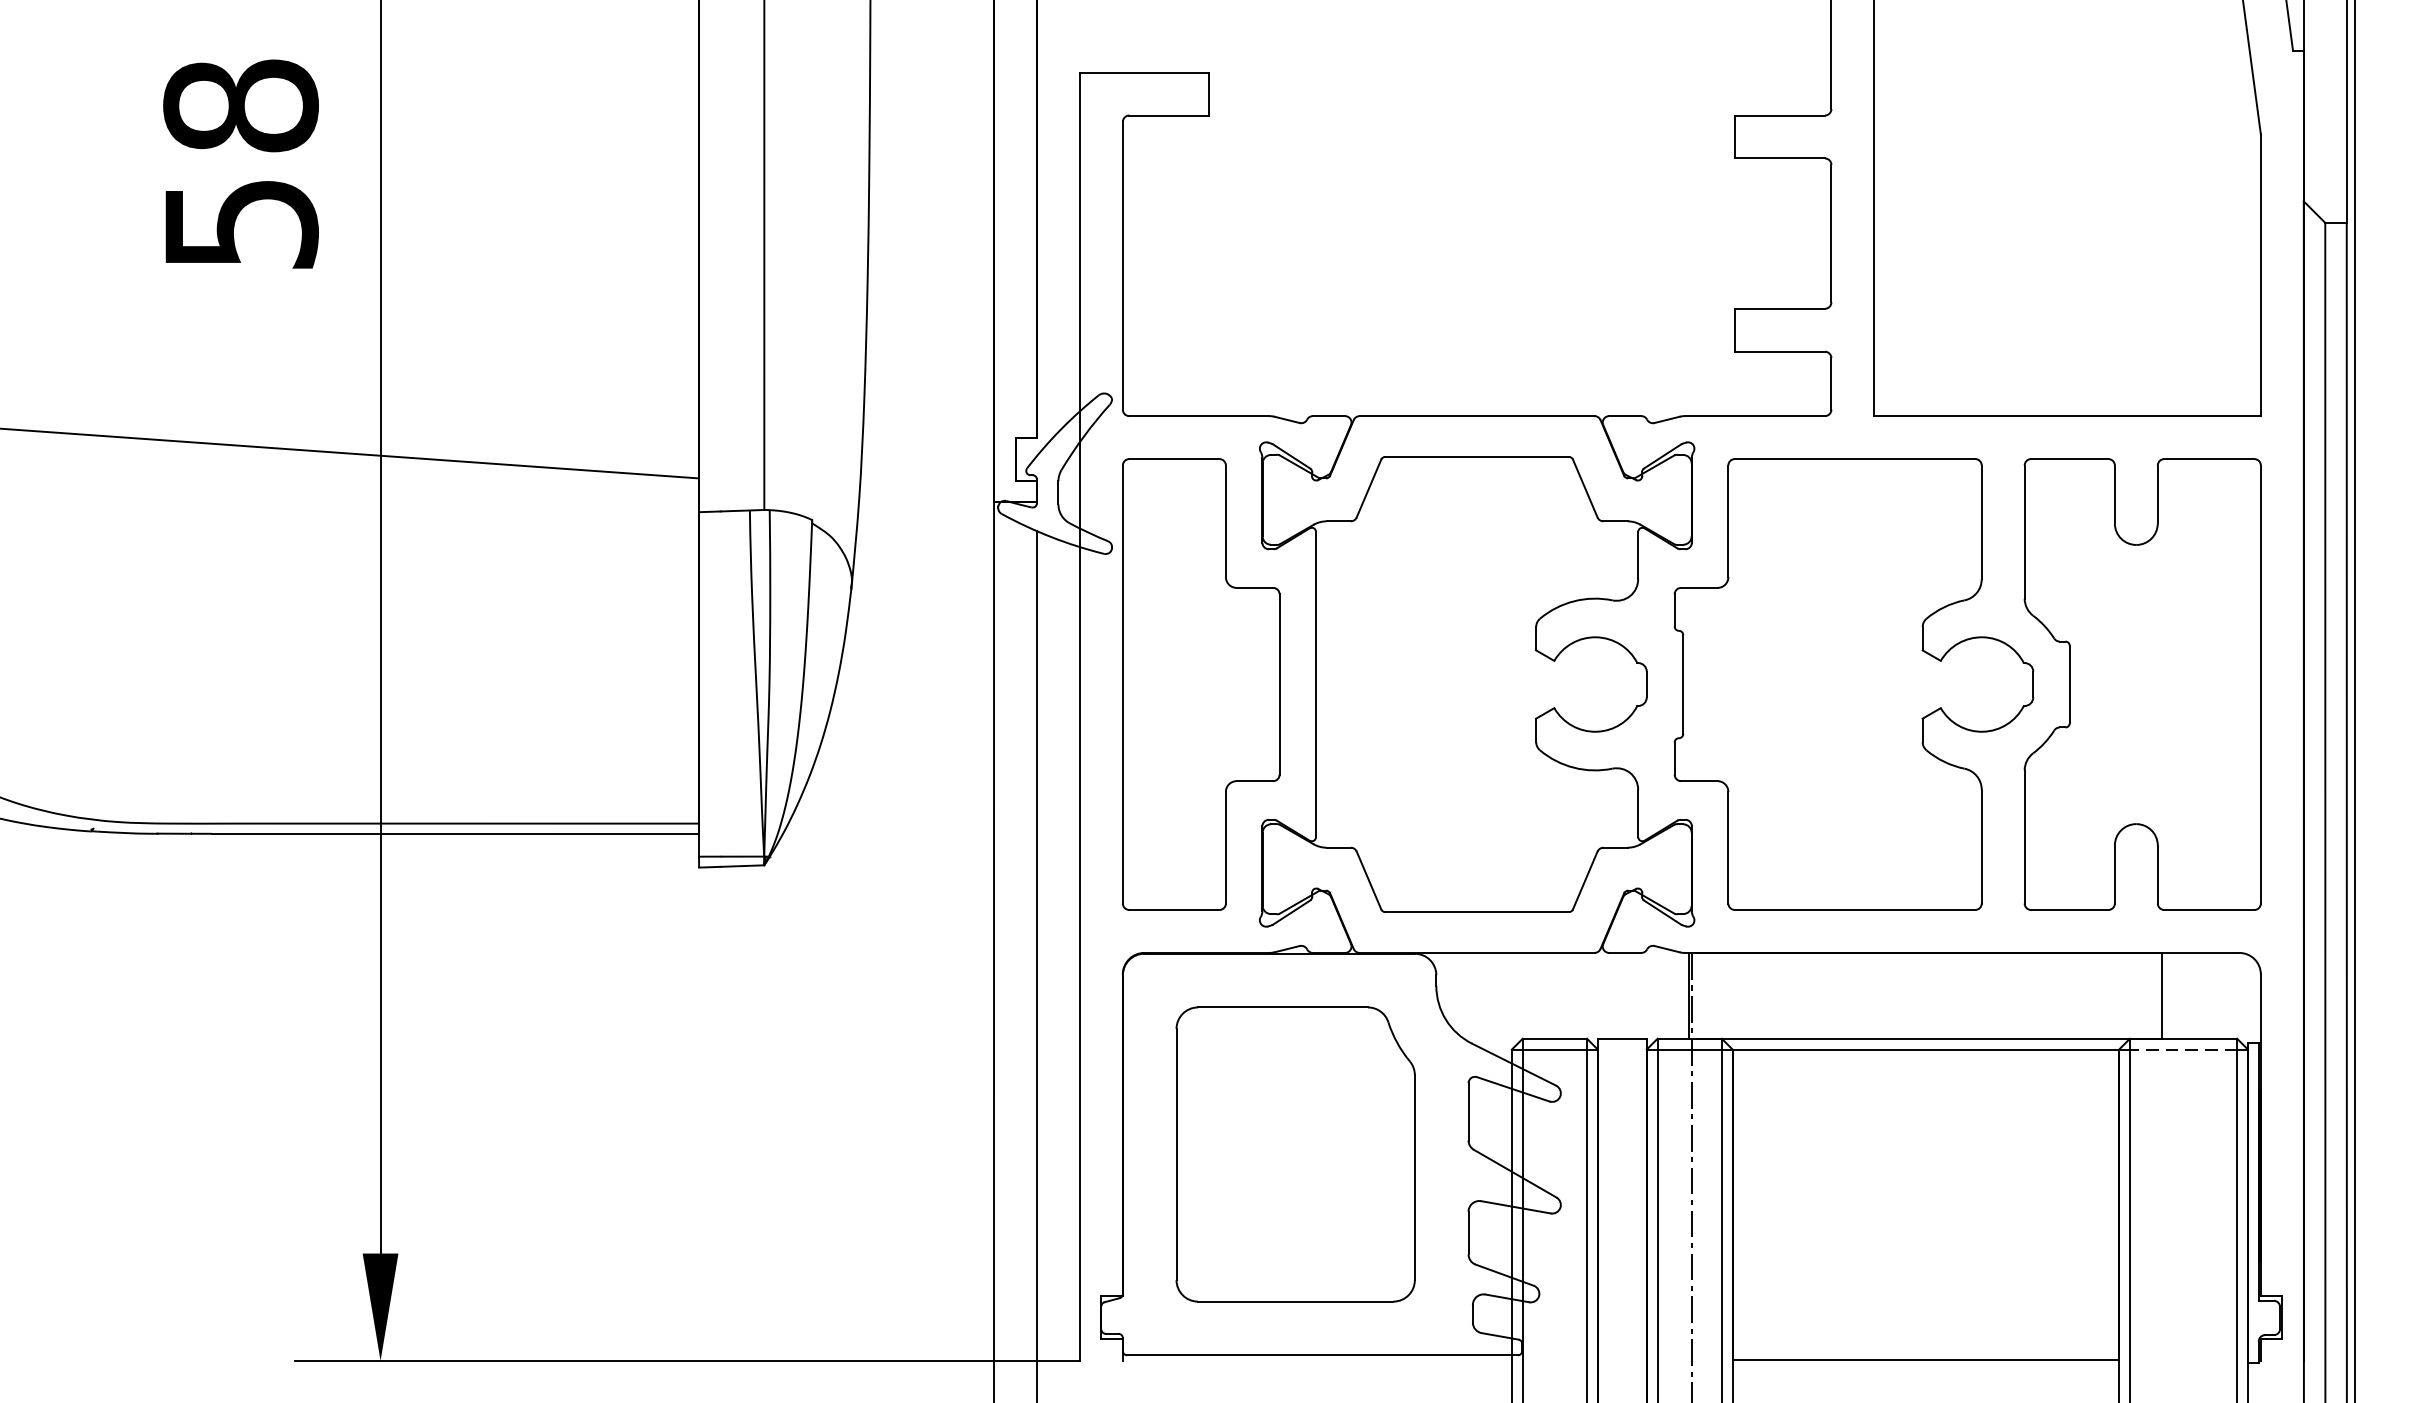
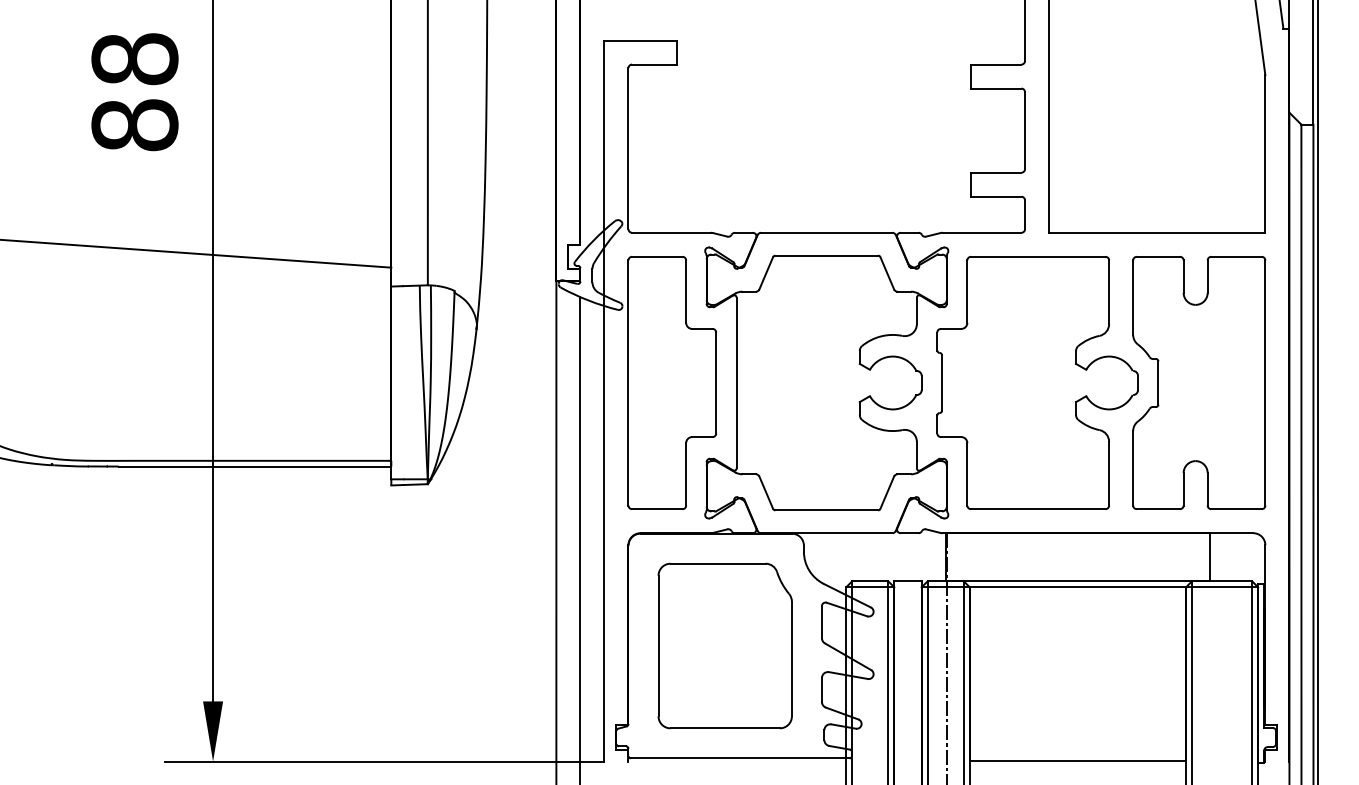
text: (240, 224) -> (134, 125), 58 -> 88
line: (2182, 1049) -> (1221, 587), dashed -> solid

